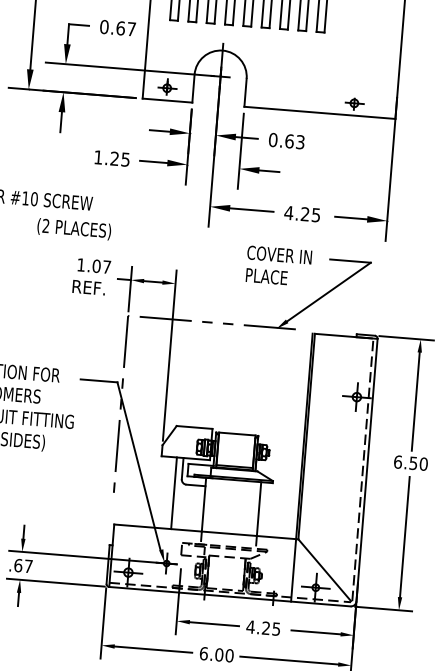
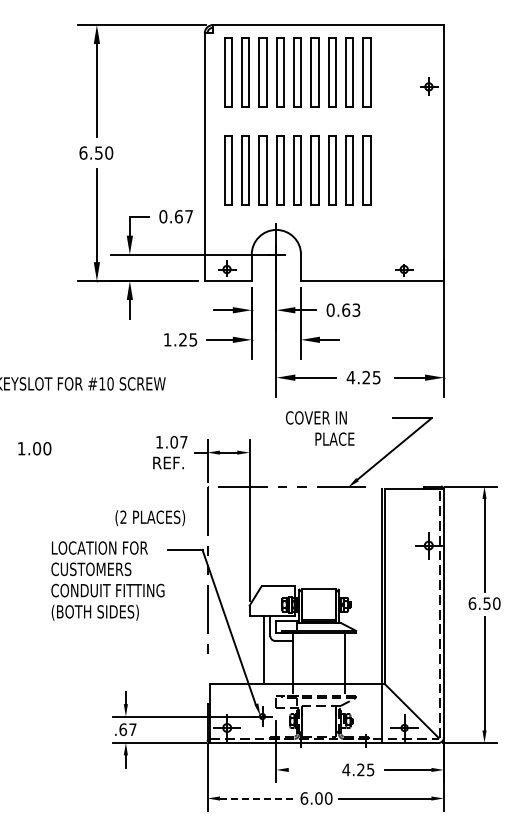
text: (74, 229) -> (150, 518), moved
text: (279, 254) -> (316, 417), moved
line: (213, 623) -> (311, 769), removed
line: (153, 649) -> (256, 798), solid -> dashed

